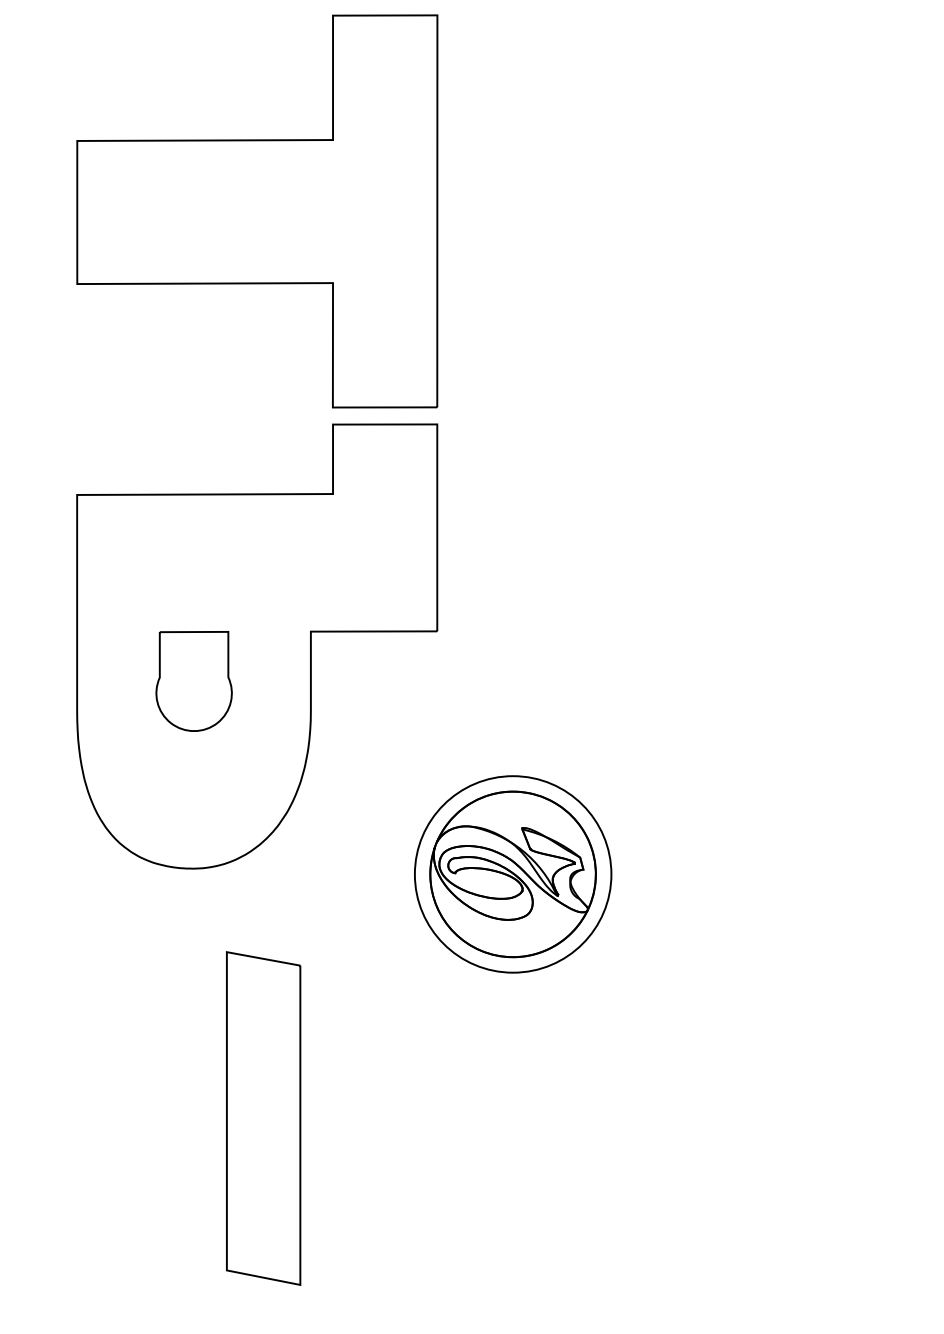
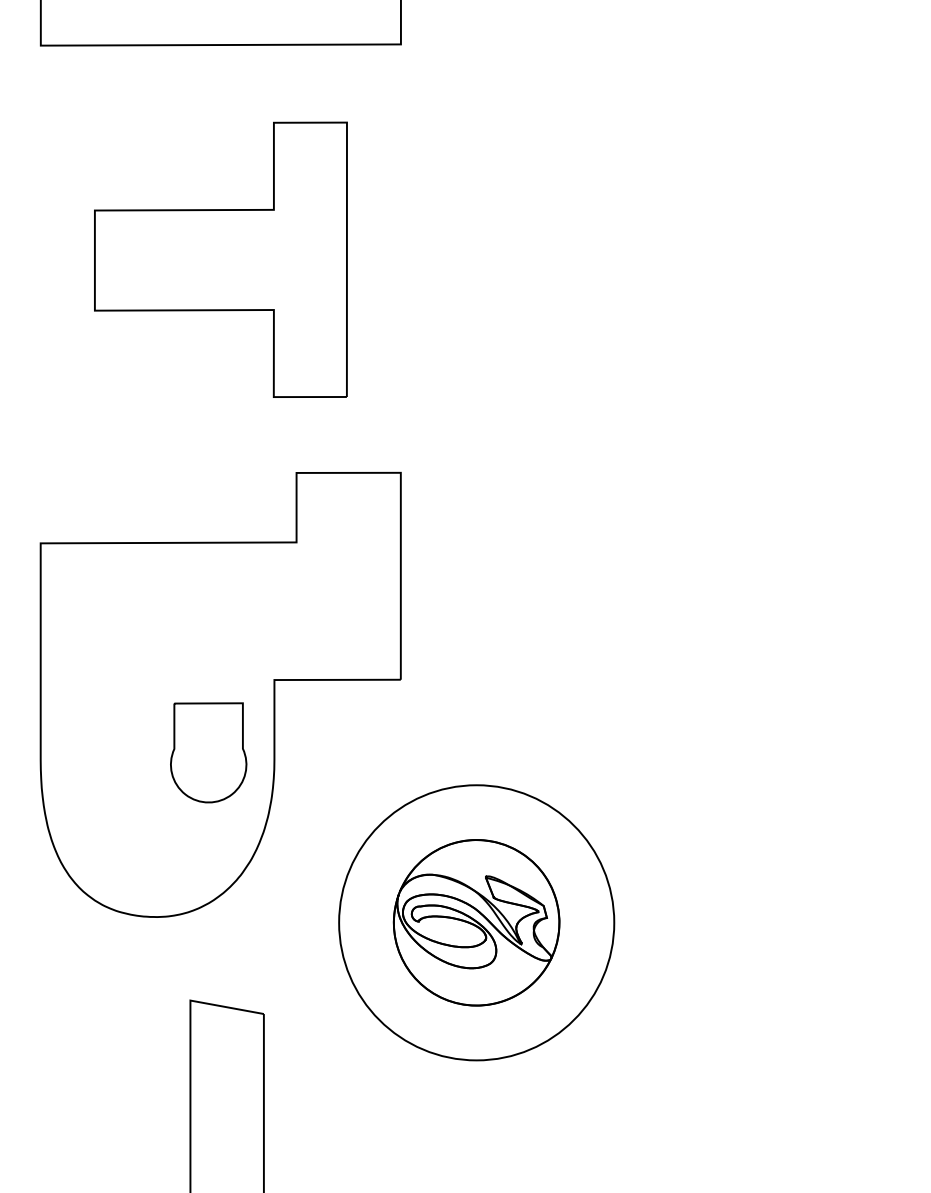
part: (257, 211) -> (221, 259), size x0.7
part: (193, 681) -> (208, 752), moved
circle: (512, 874) -> (476, 922), size x1.4

